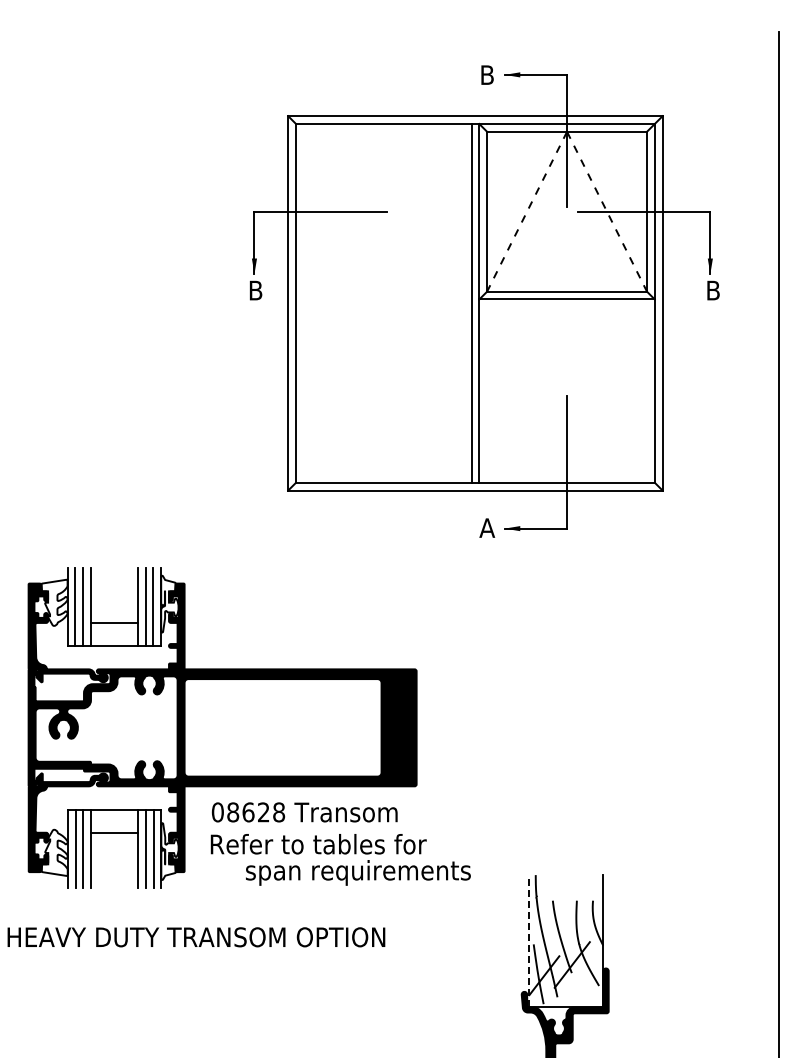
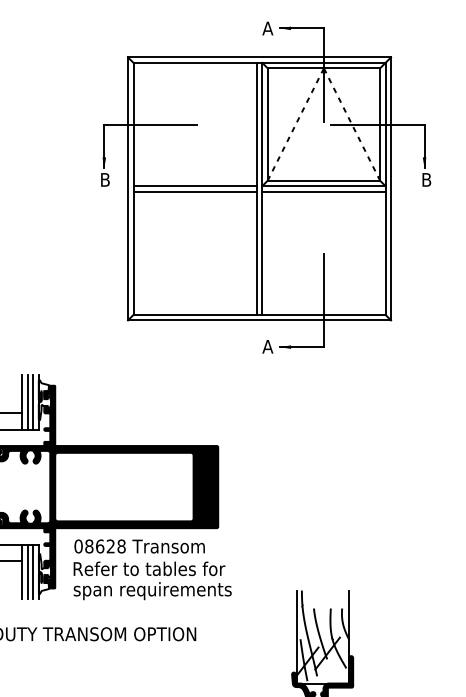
text: (487, 74) -> (268, 28), B -> A
line: (383, 299) -> (194, 186), added
line: (383, 307) -> (194, 191), added
line: (566, 307) -> (323, 191), added
text: (358, 872) -> (152, 590), moved
line: (529, 940) -> (297, 636), dashed -> solid

